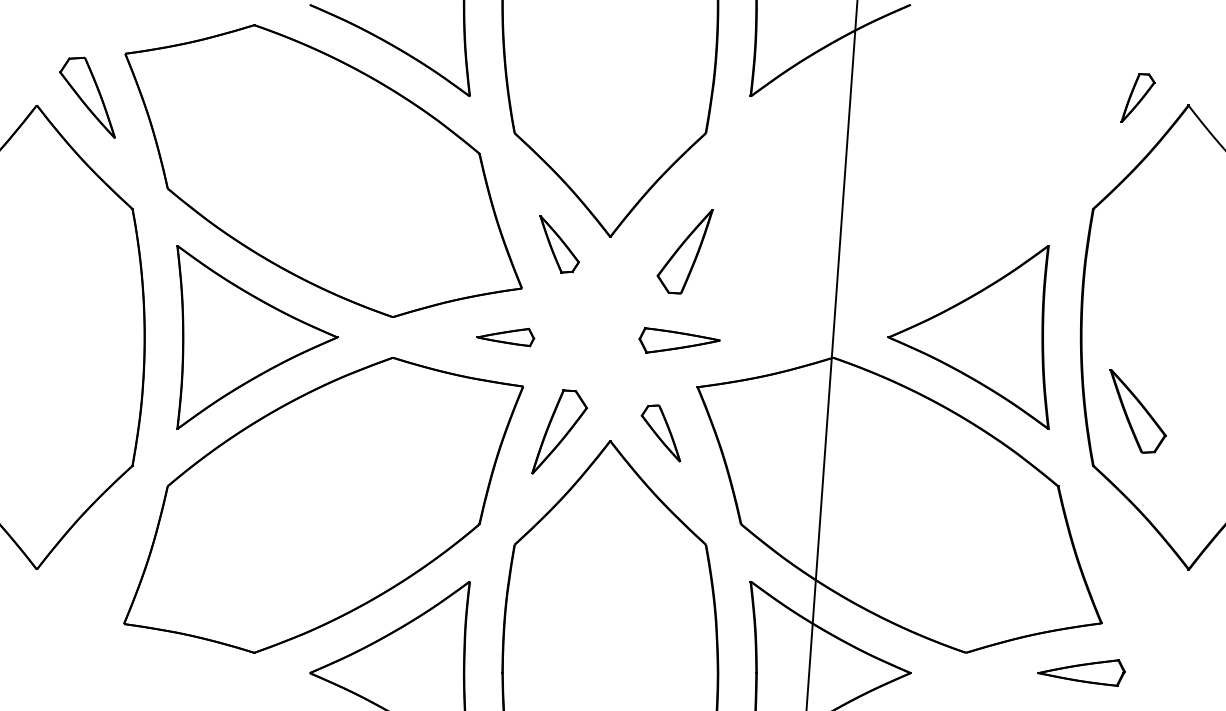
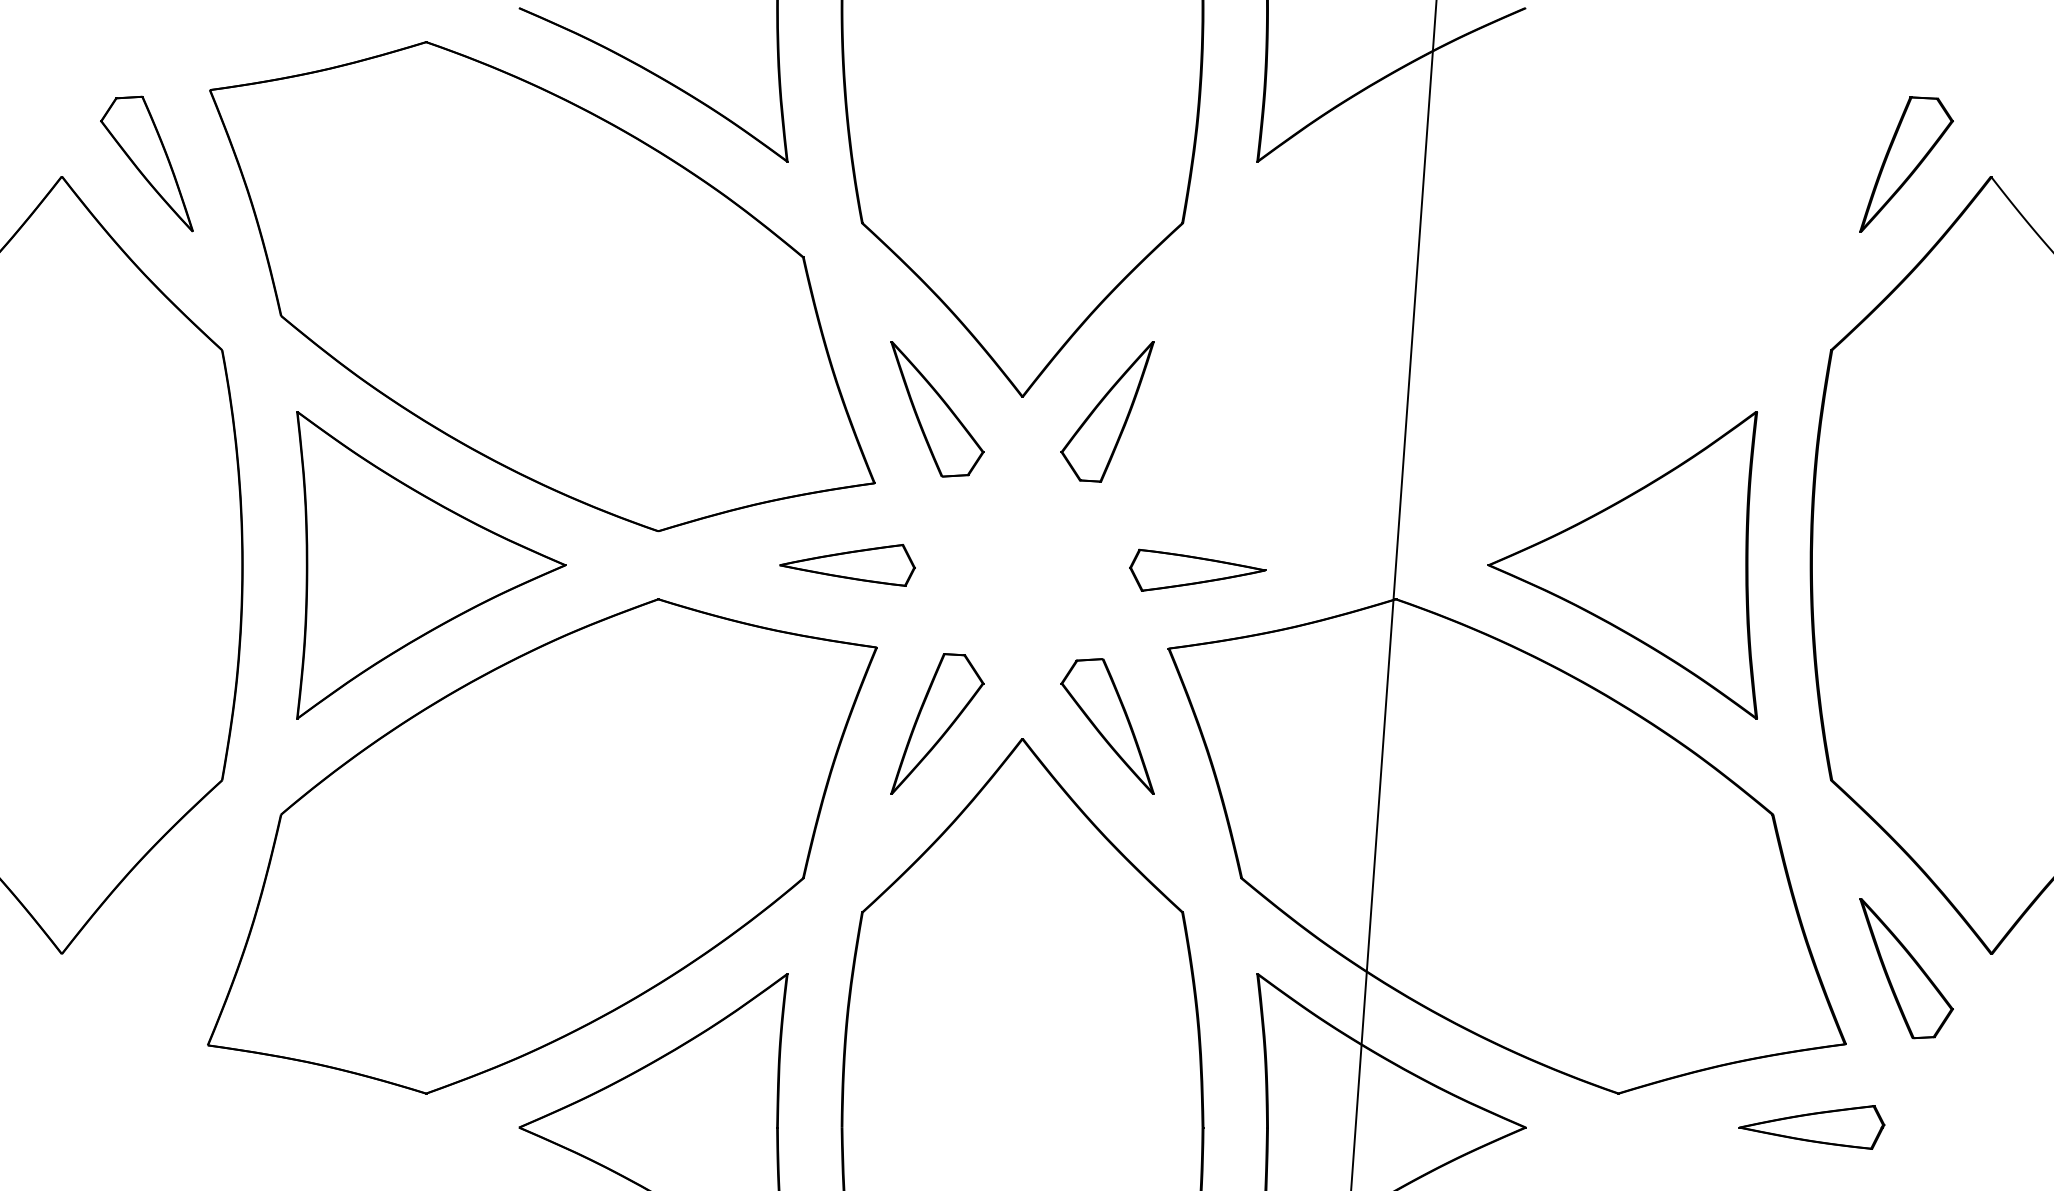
part: (1137, 97) -> (1905, 163), size x1.67
part: (559, 244) -> (937, 409), size x1.43
part: (684, 251) -> (1106, 411), moved
part: (505, 337) -> (846, 565), size x1.43
part: (679, 340) -> (1197, 570), moved
part: (1137, 411) -> (1905, 969), moved
part: (660, 433) -> (1106, 726), size x1.43

